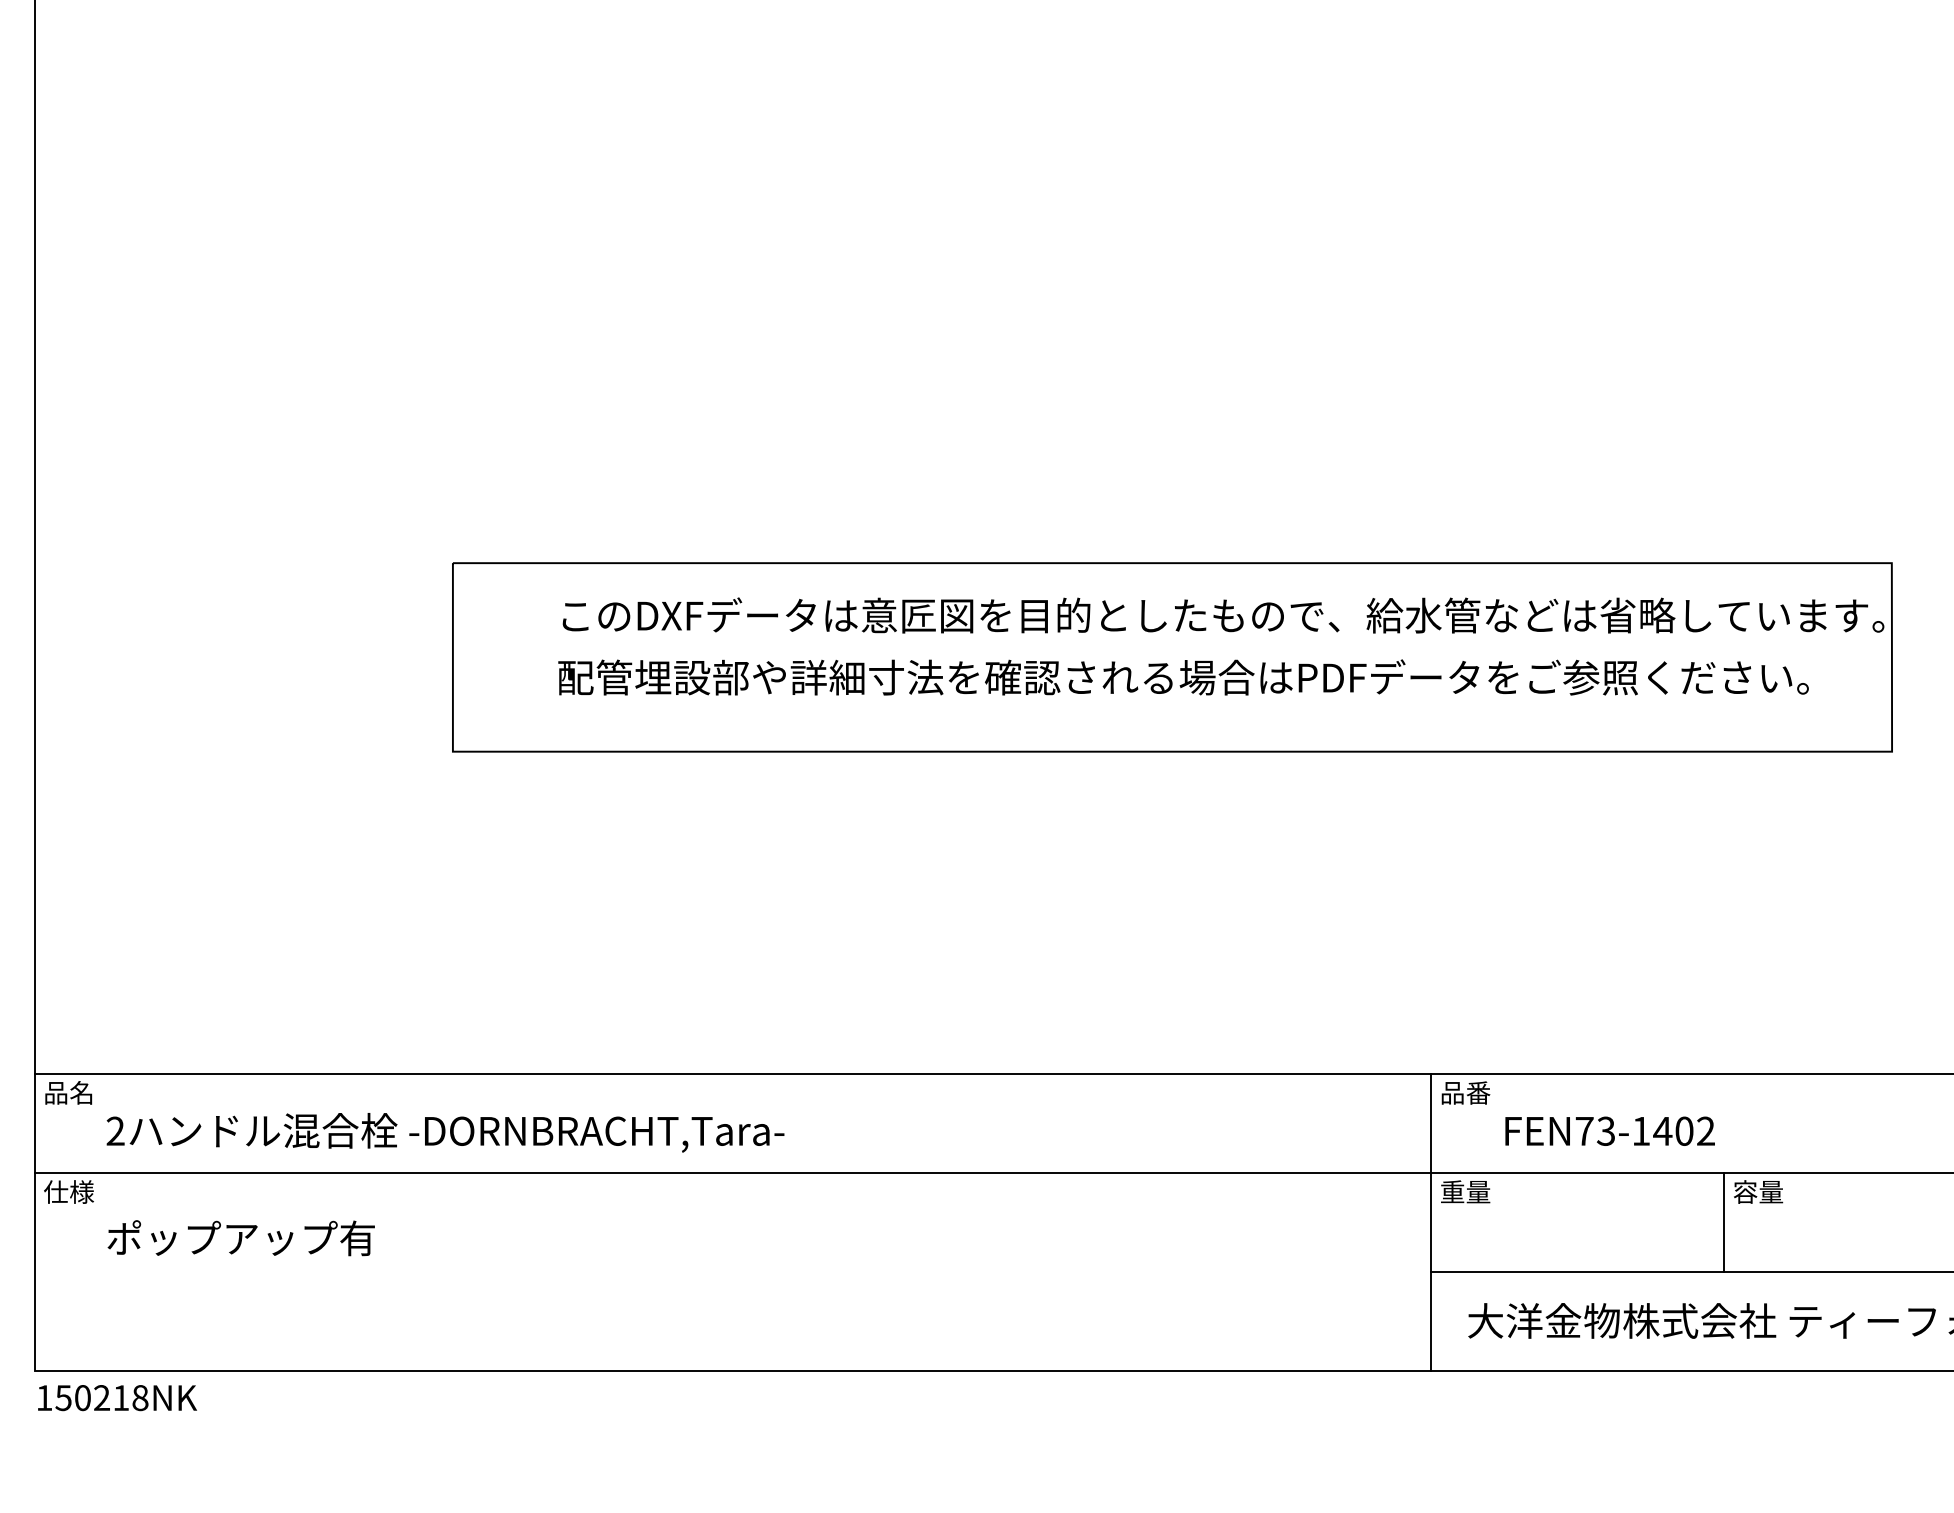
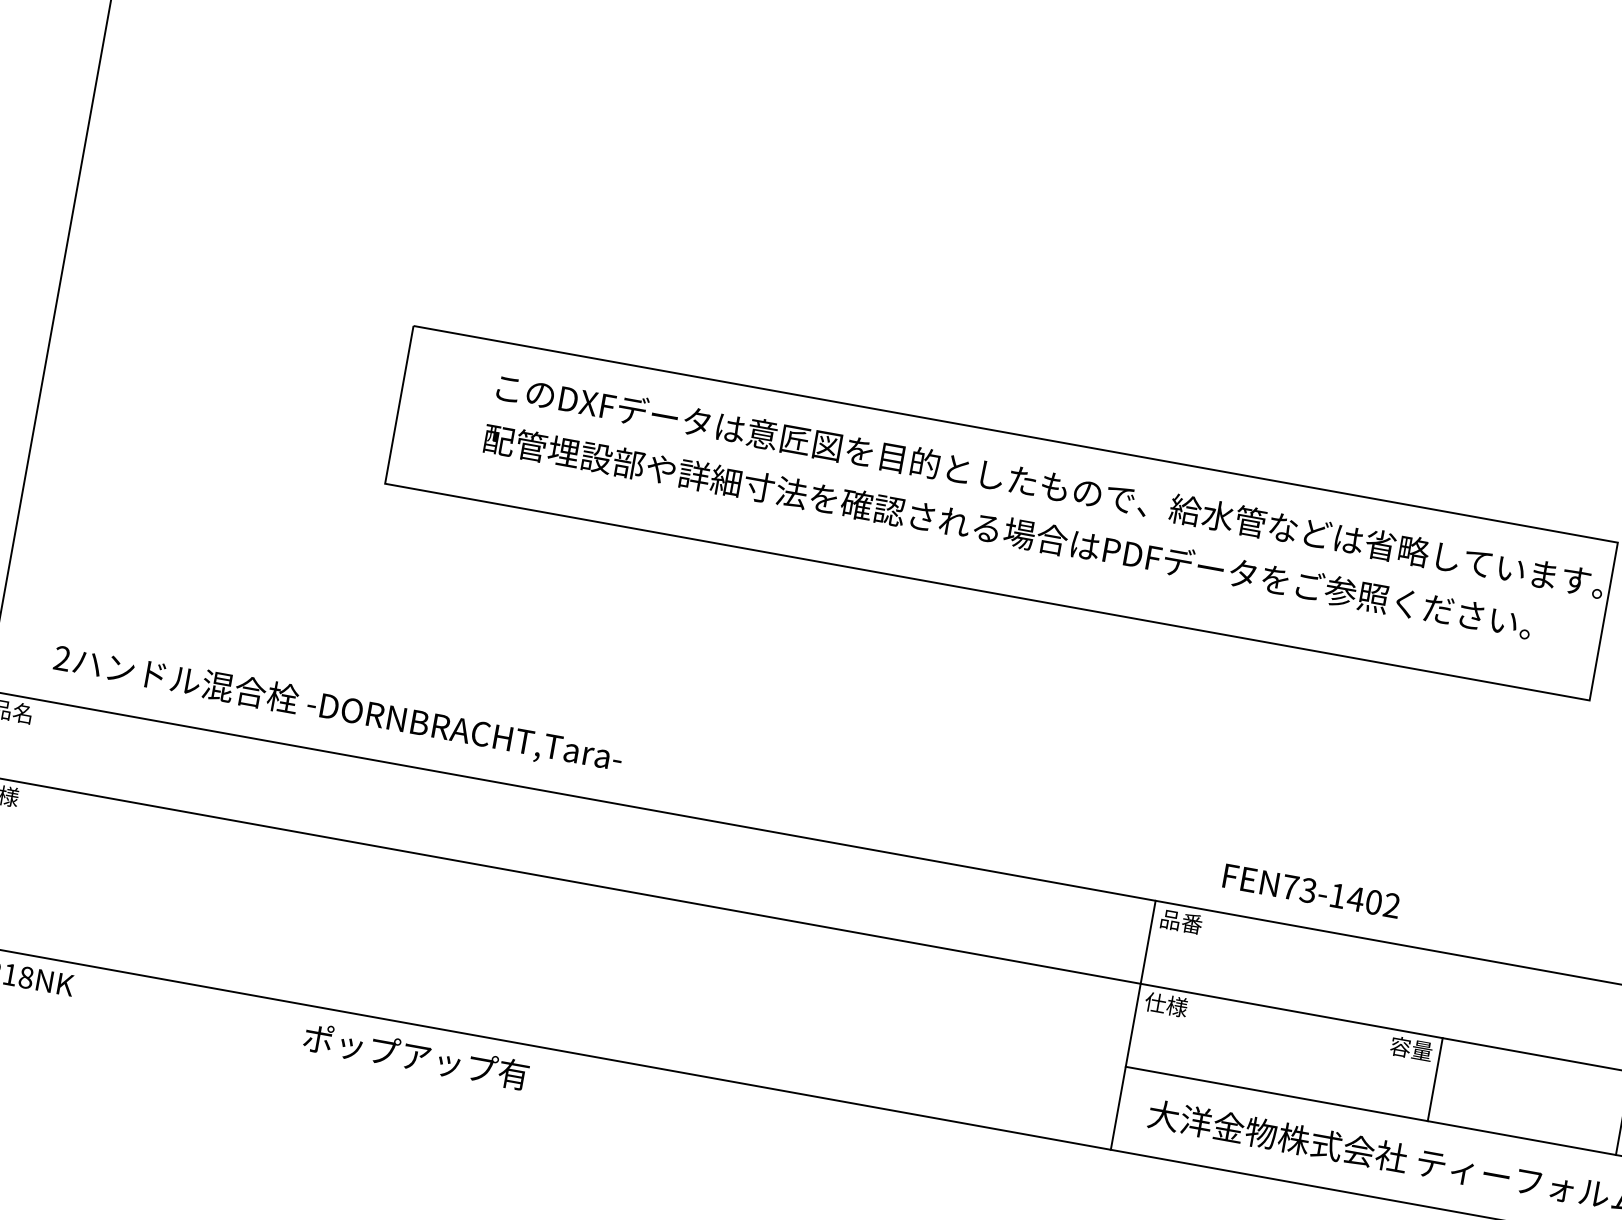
text: (1609, 1130) -> (1311, 890), moved
text: (445, 1132) -> (338, 709), moved
text: (1465, 1191) -> (1166, 1004), 重量 -> 仕様
line: (1724, 1222) -> (1435, 1079), moved
text: (240, 1238) -> (415, 1056), moved

